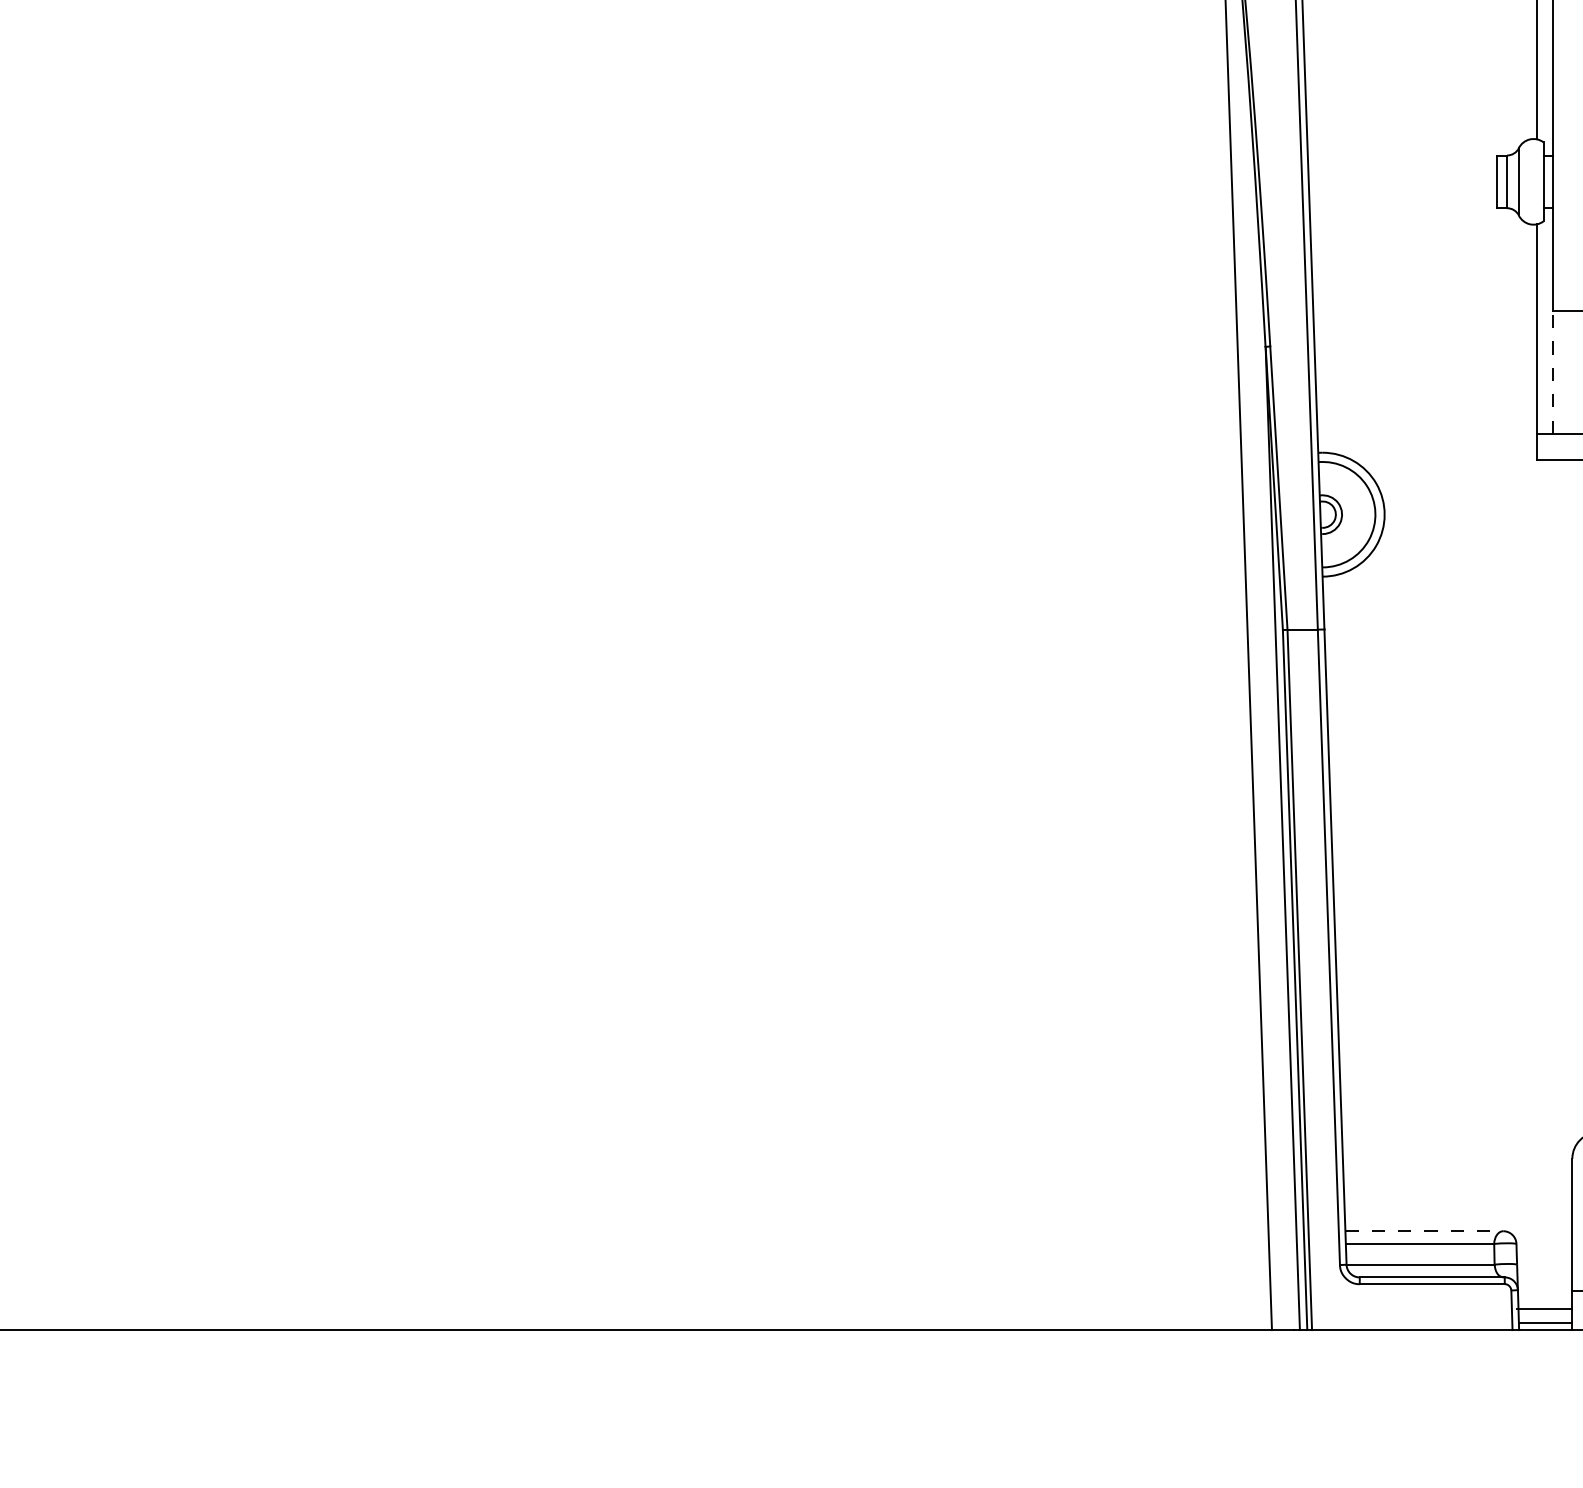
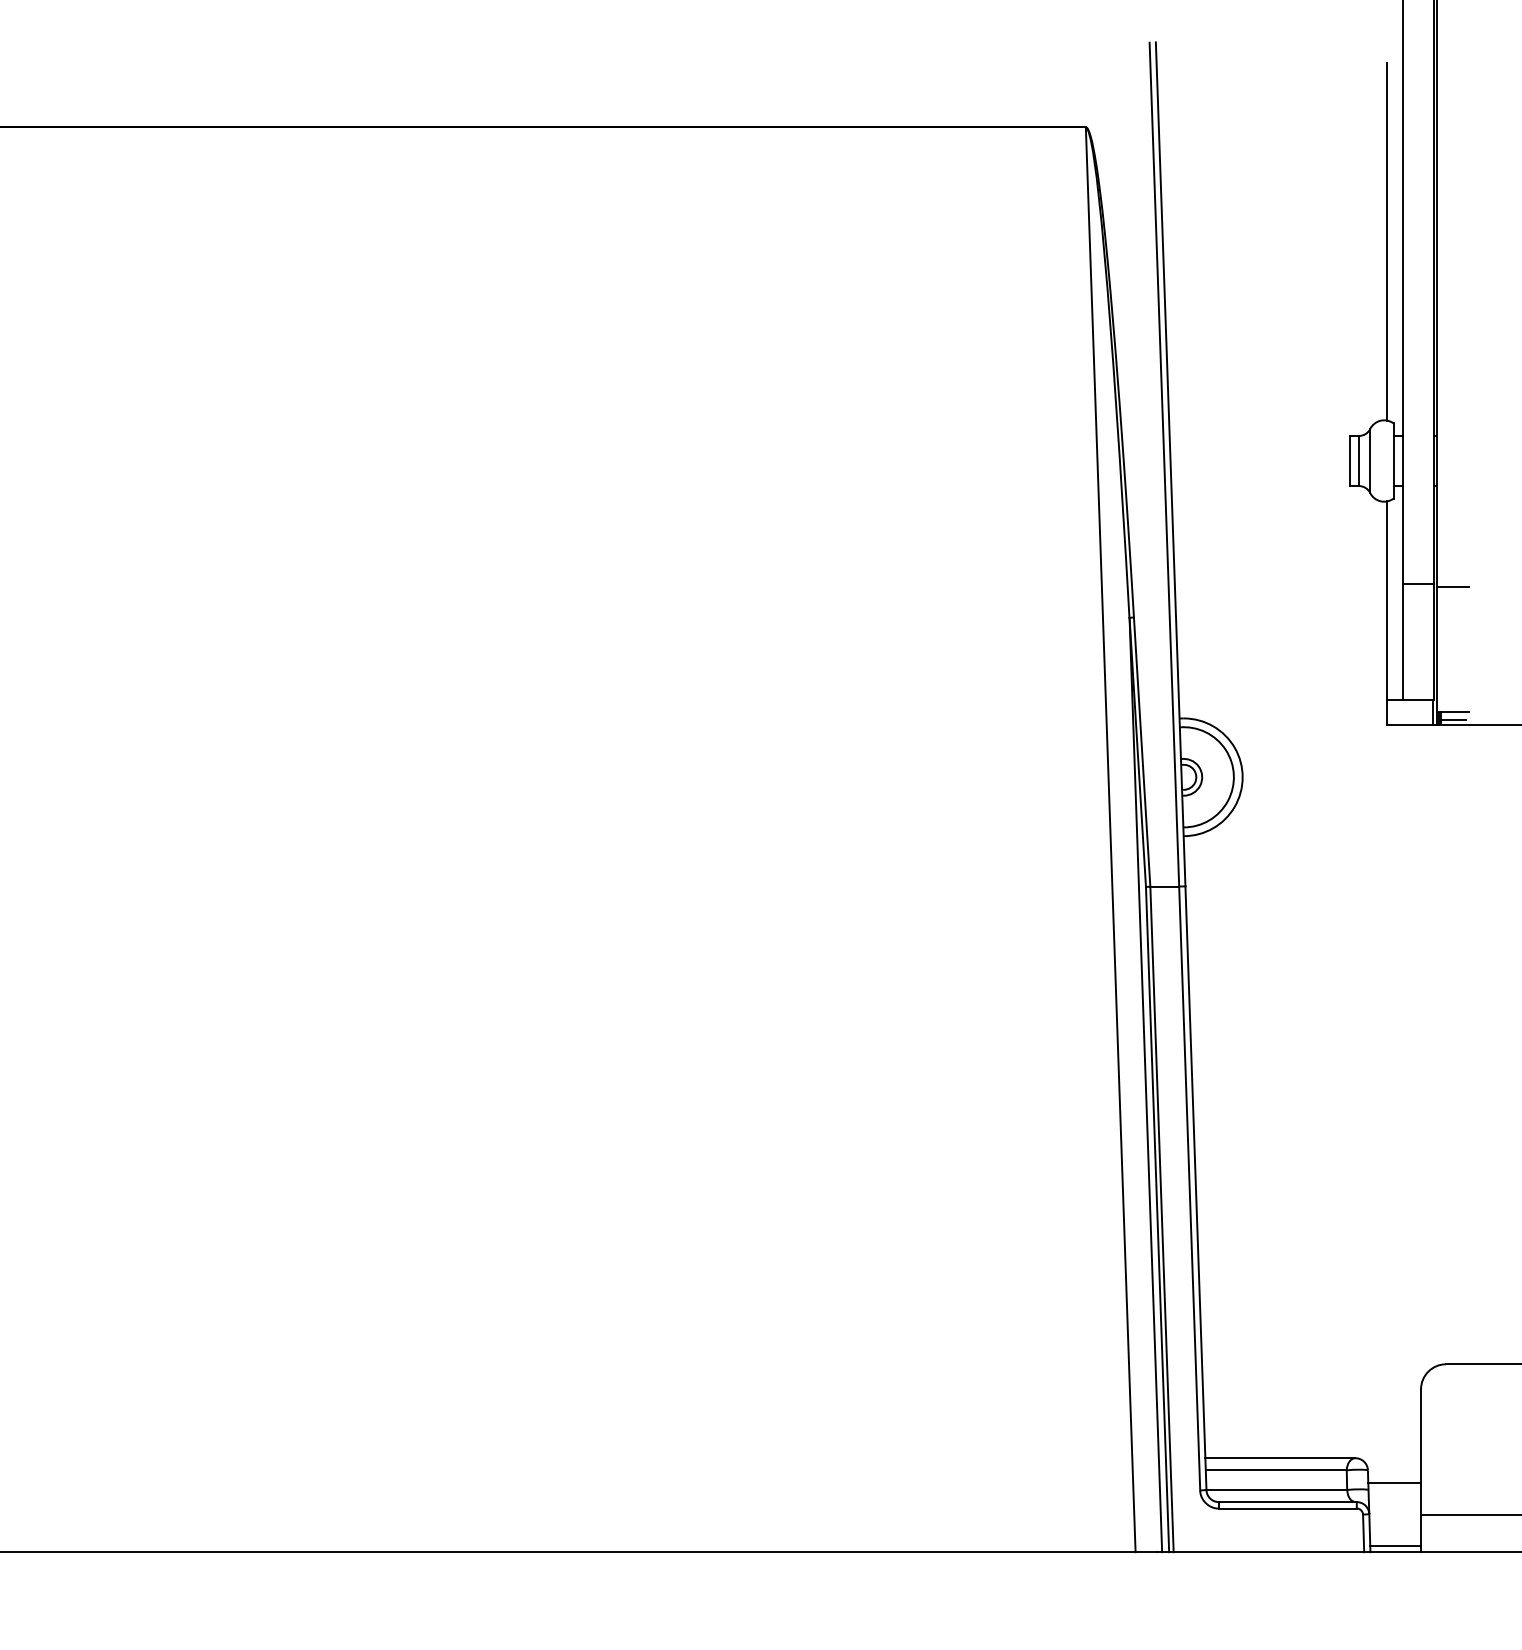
line: (1553, 371) -> (1403, 641), dashed -> solid
line: (1424, 1231) -> (1280, 1458), dashed -> solid
line: (1544, 1309) -> (1394, 1483), moved

